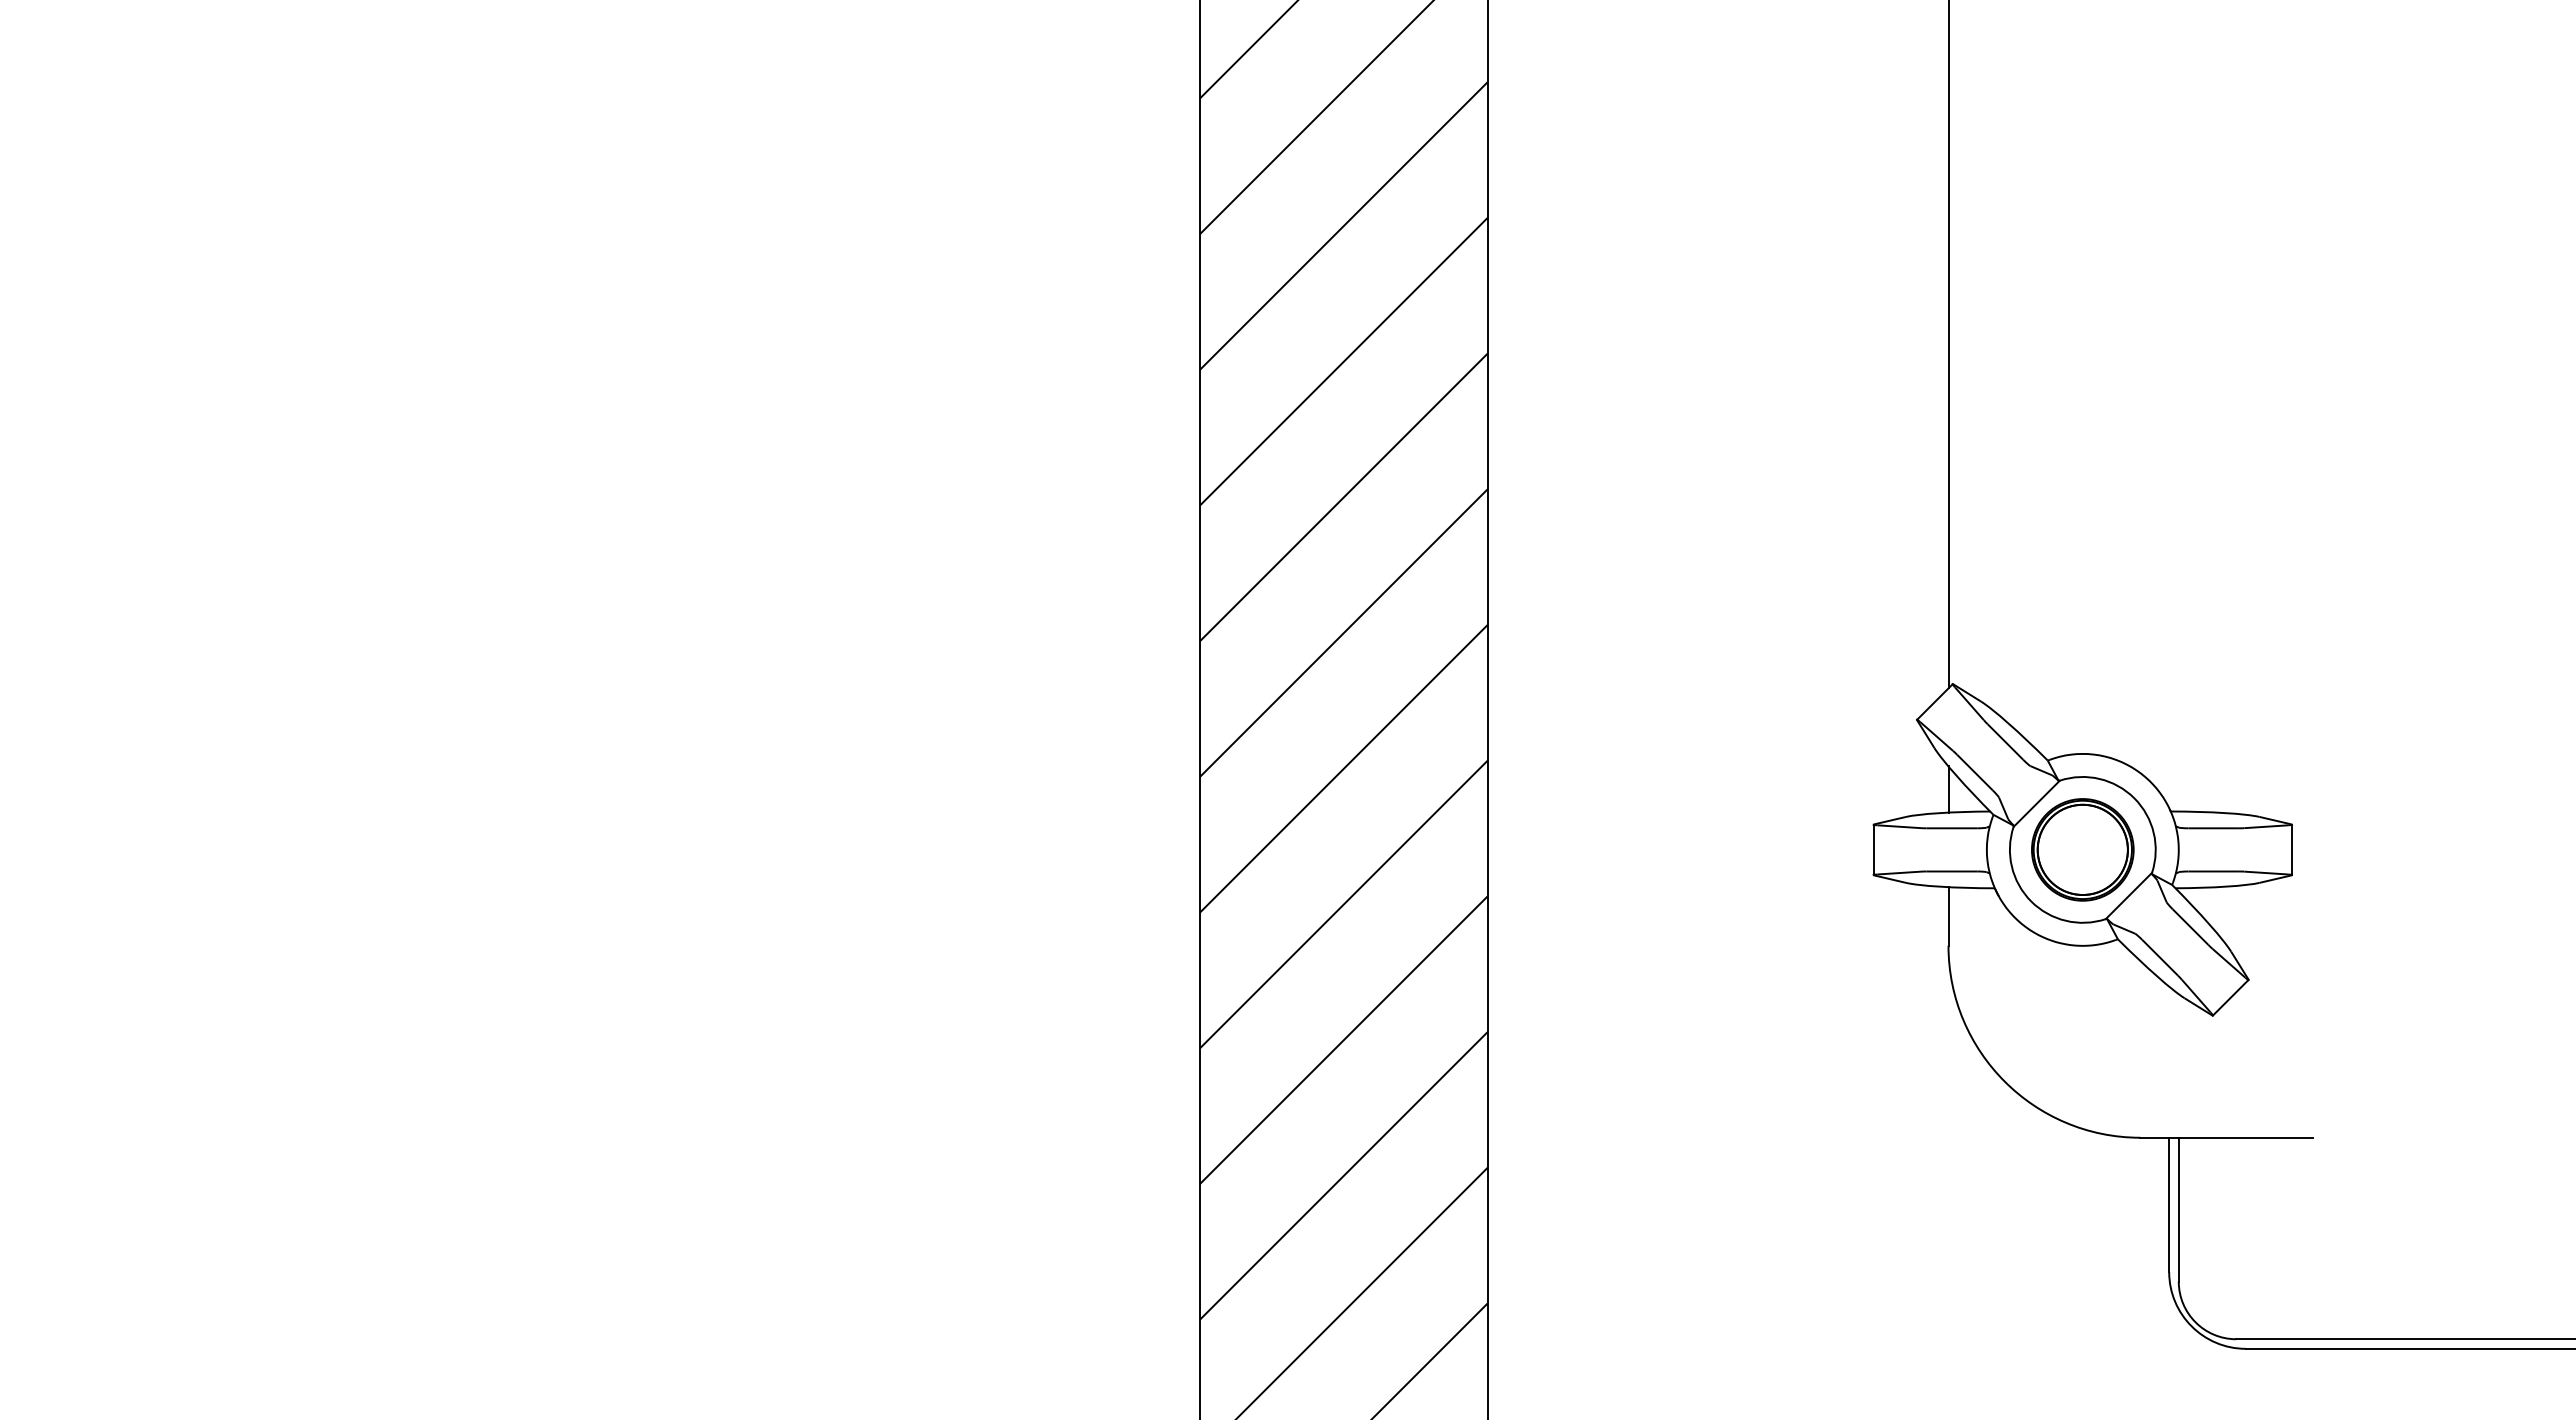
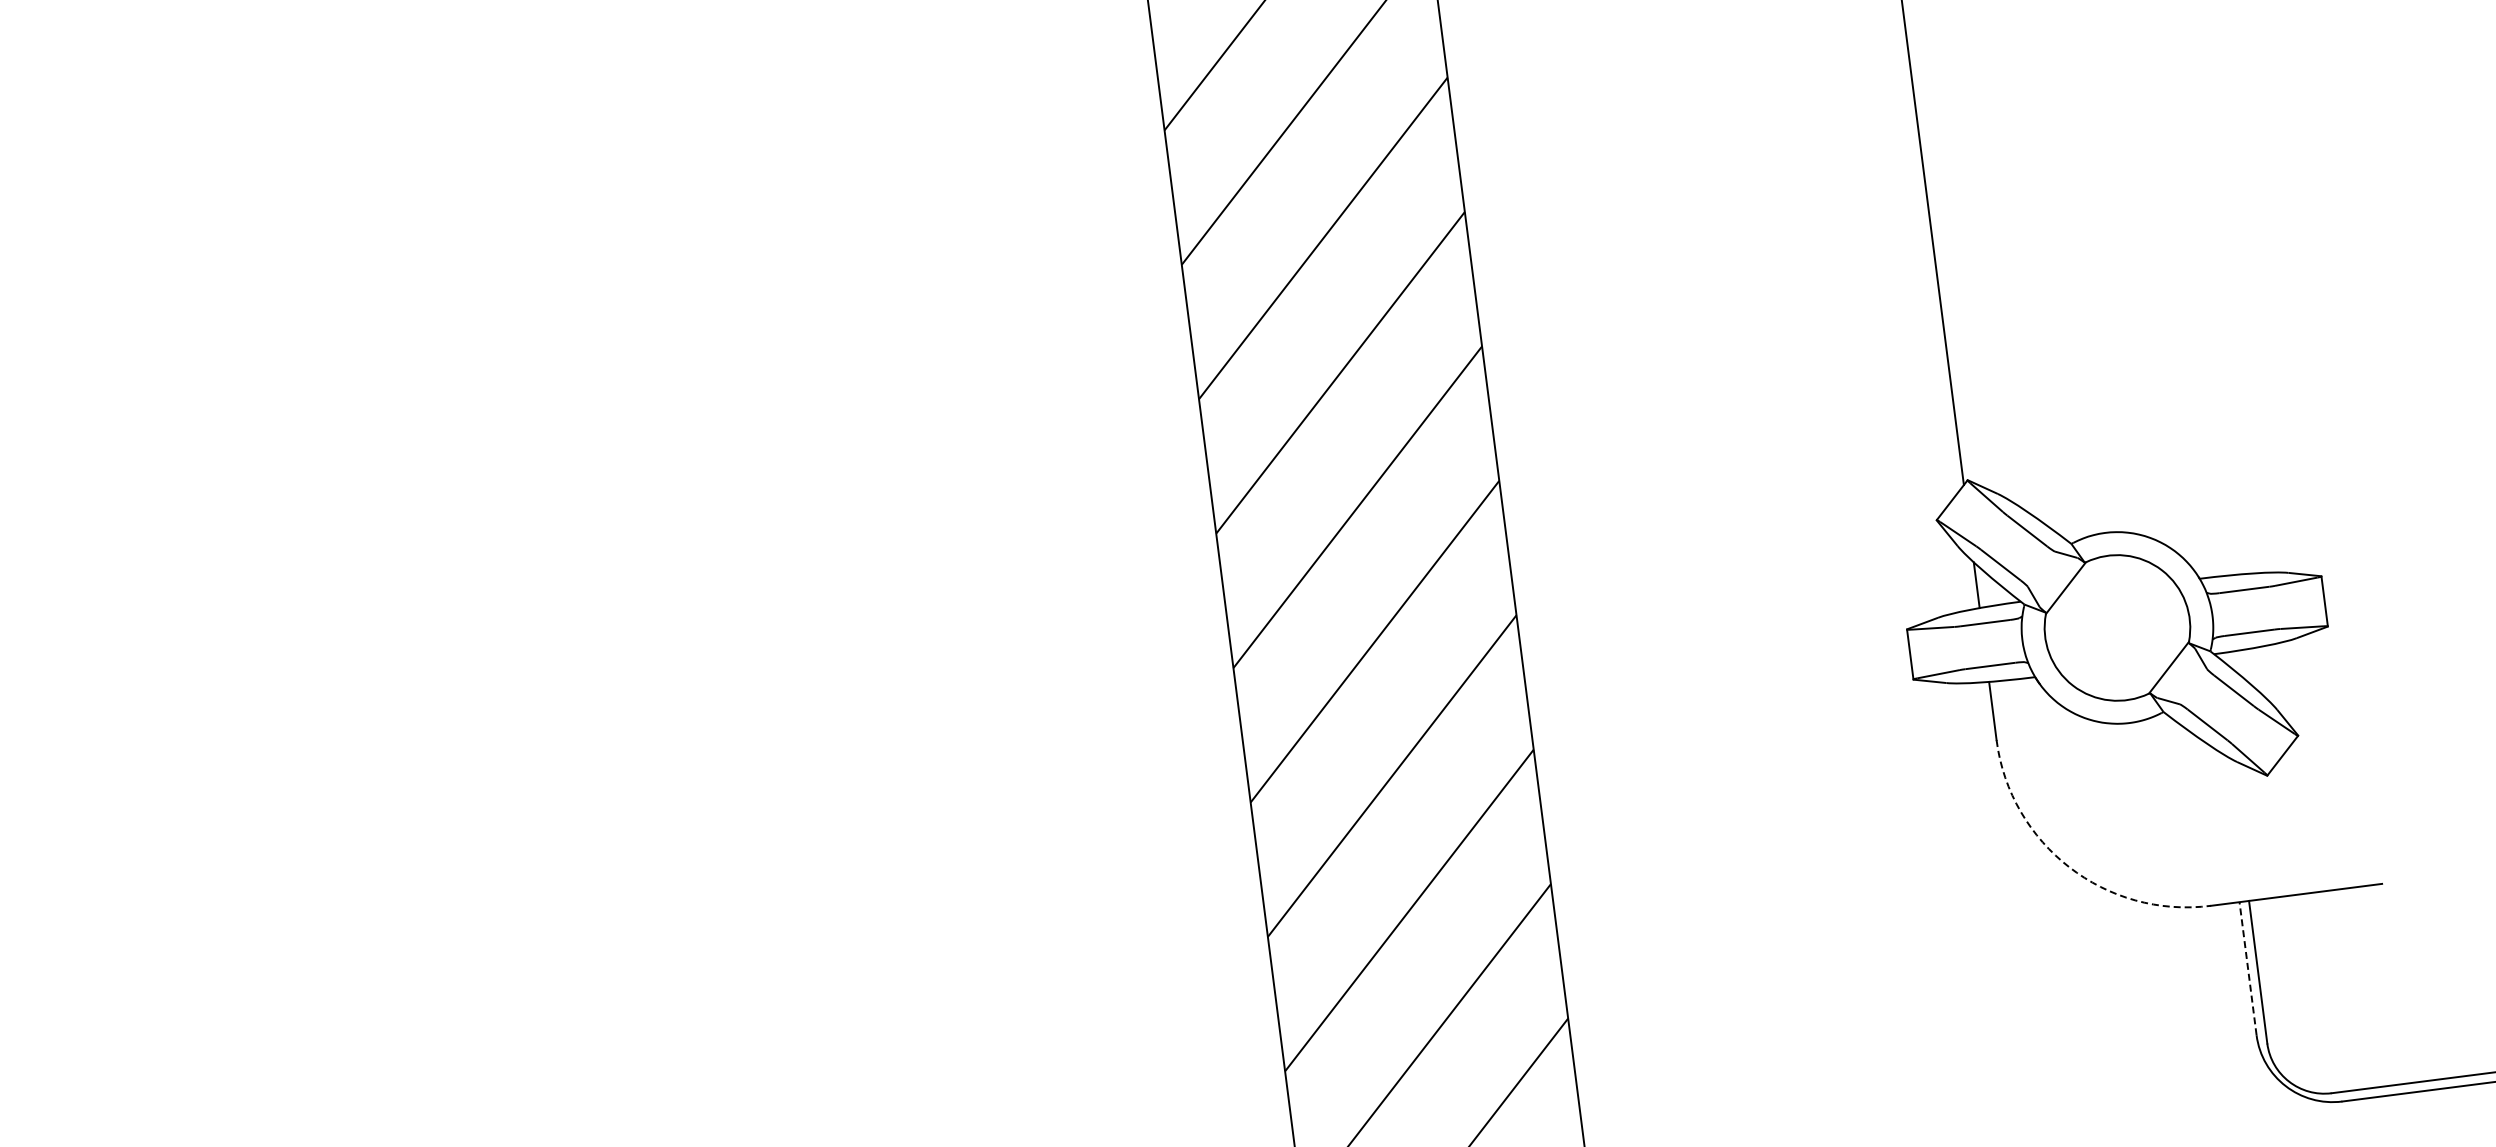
part: (2082, 849) -> (2117, 627), removed
arc: (2004, 1081) -> (2069, 867), solid -> dashed
line: (2169, 1204) -> (2248, 968), solid -> dashed

